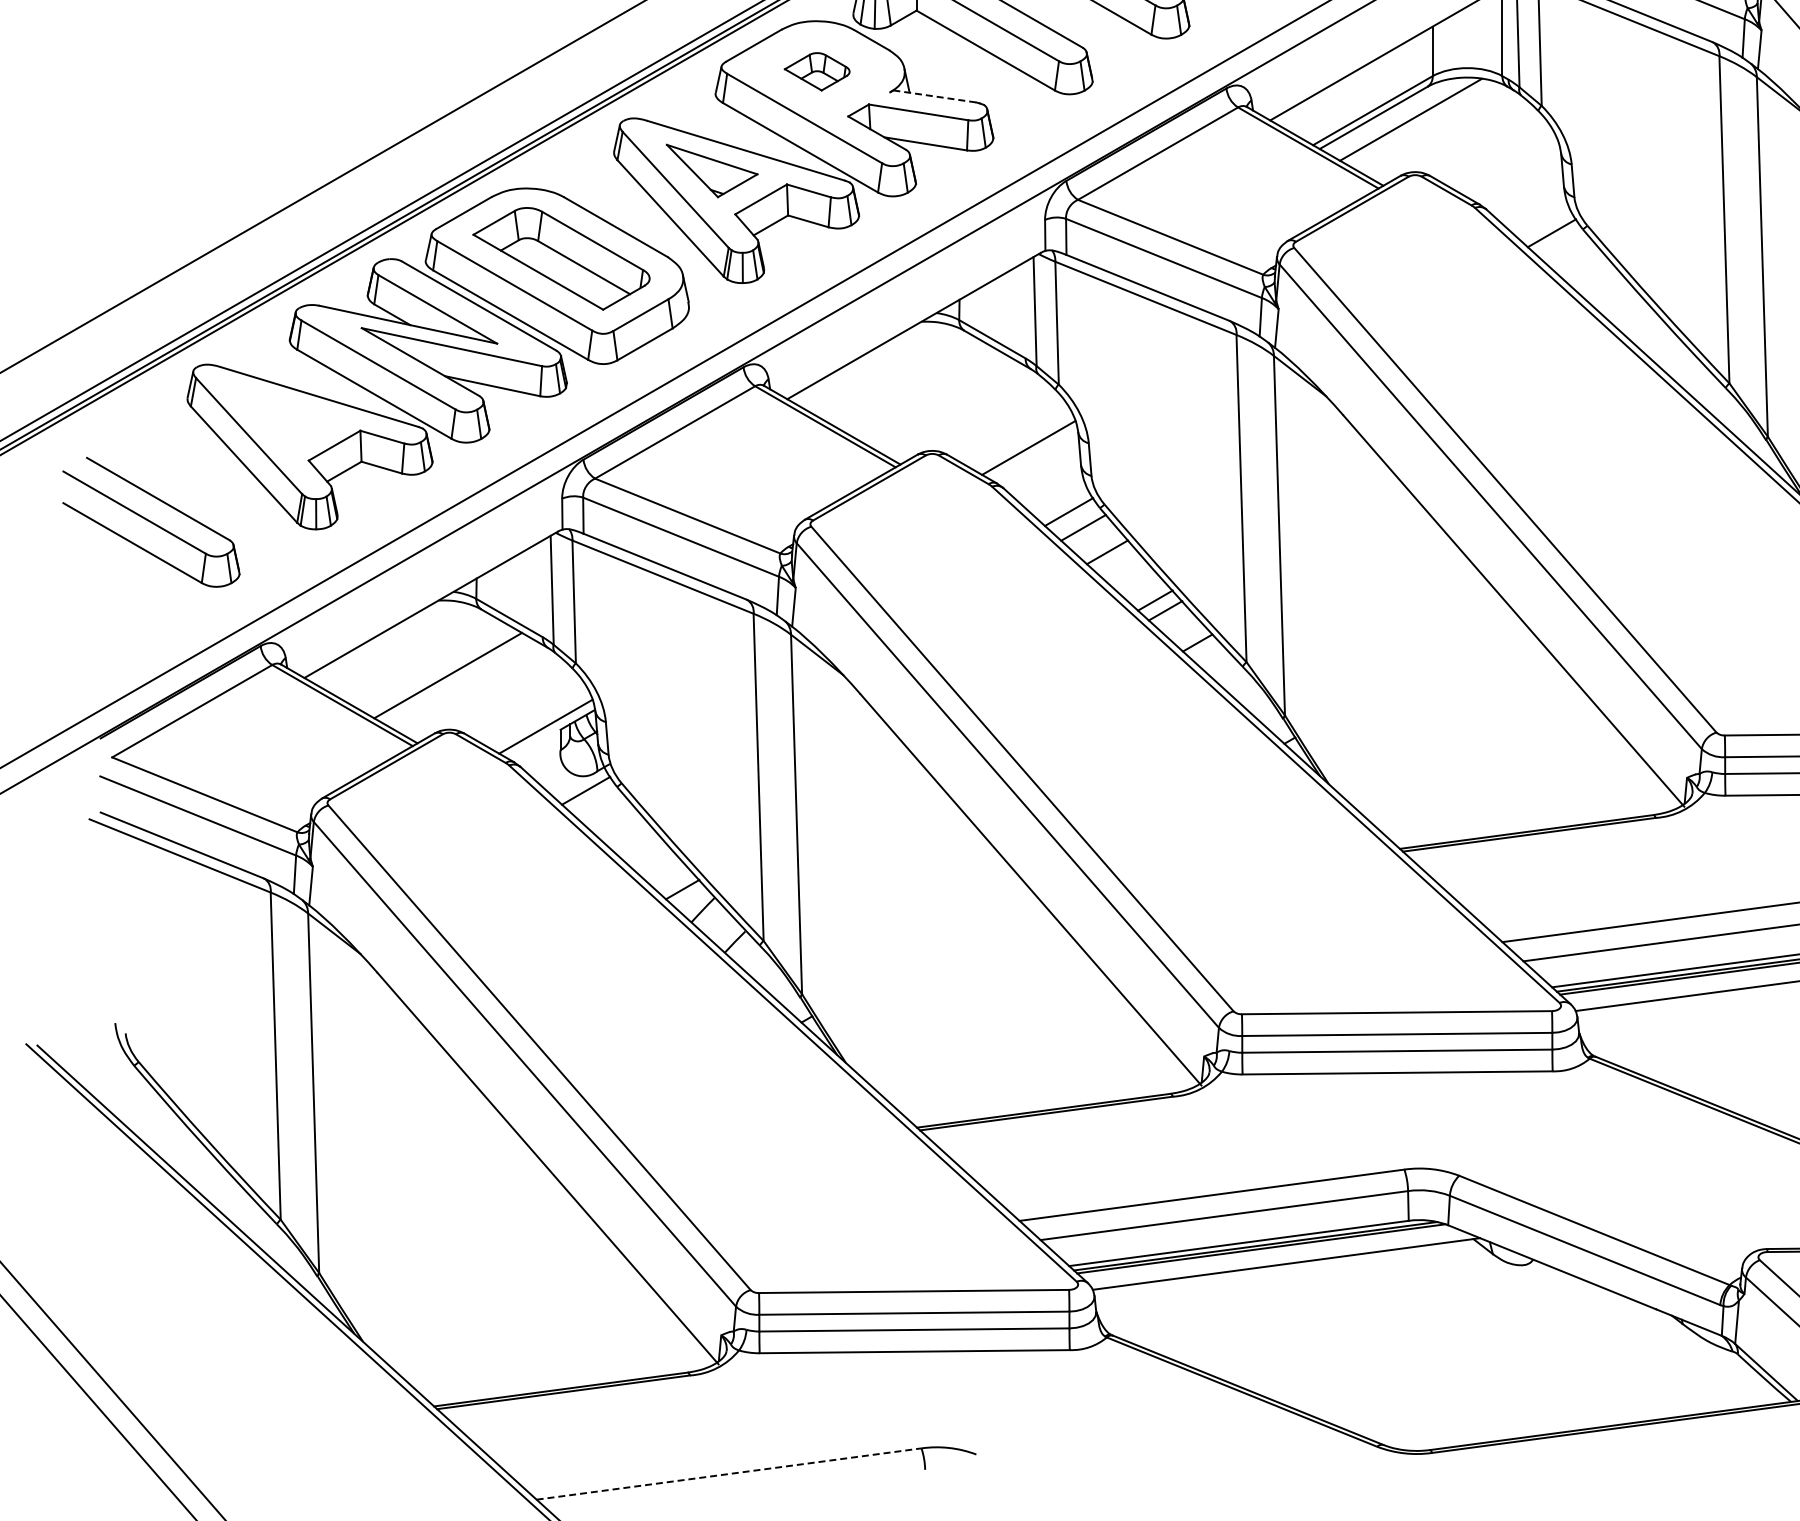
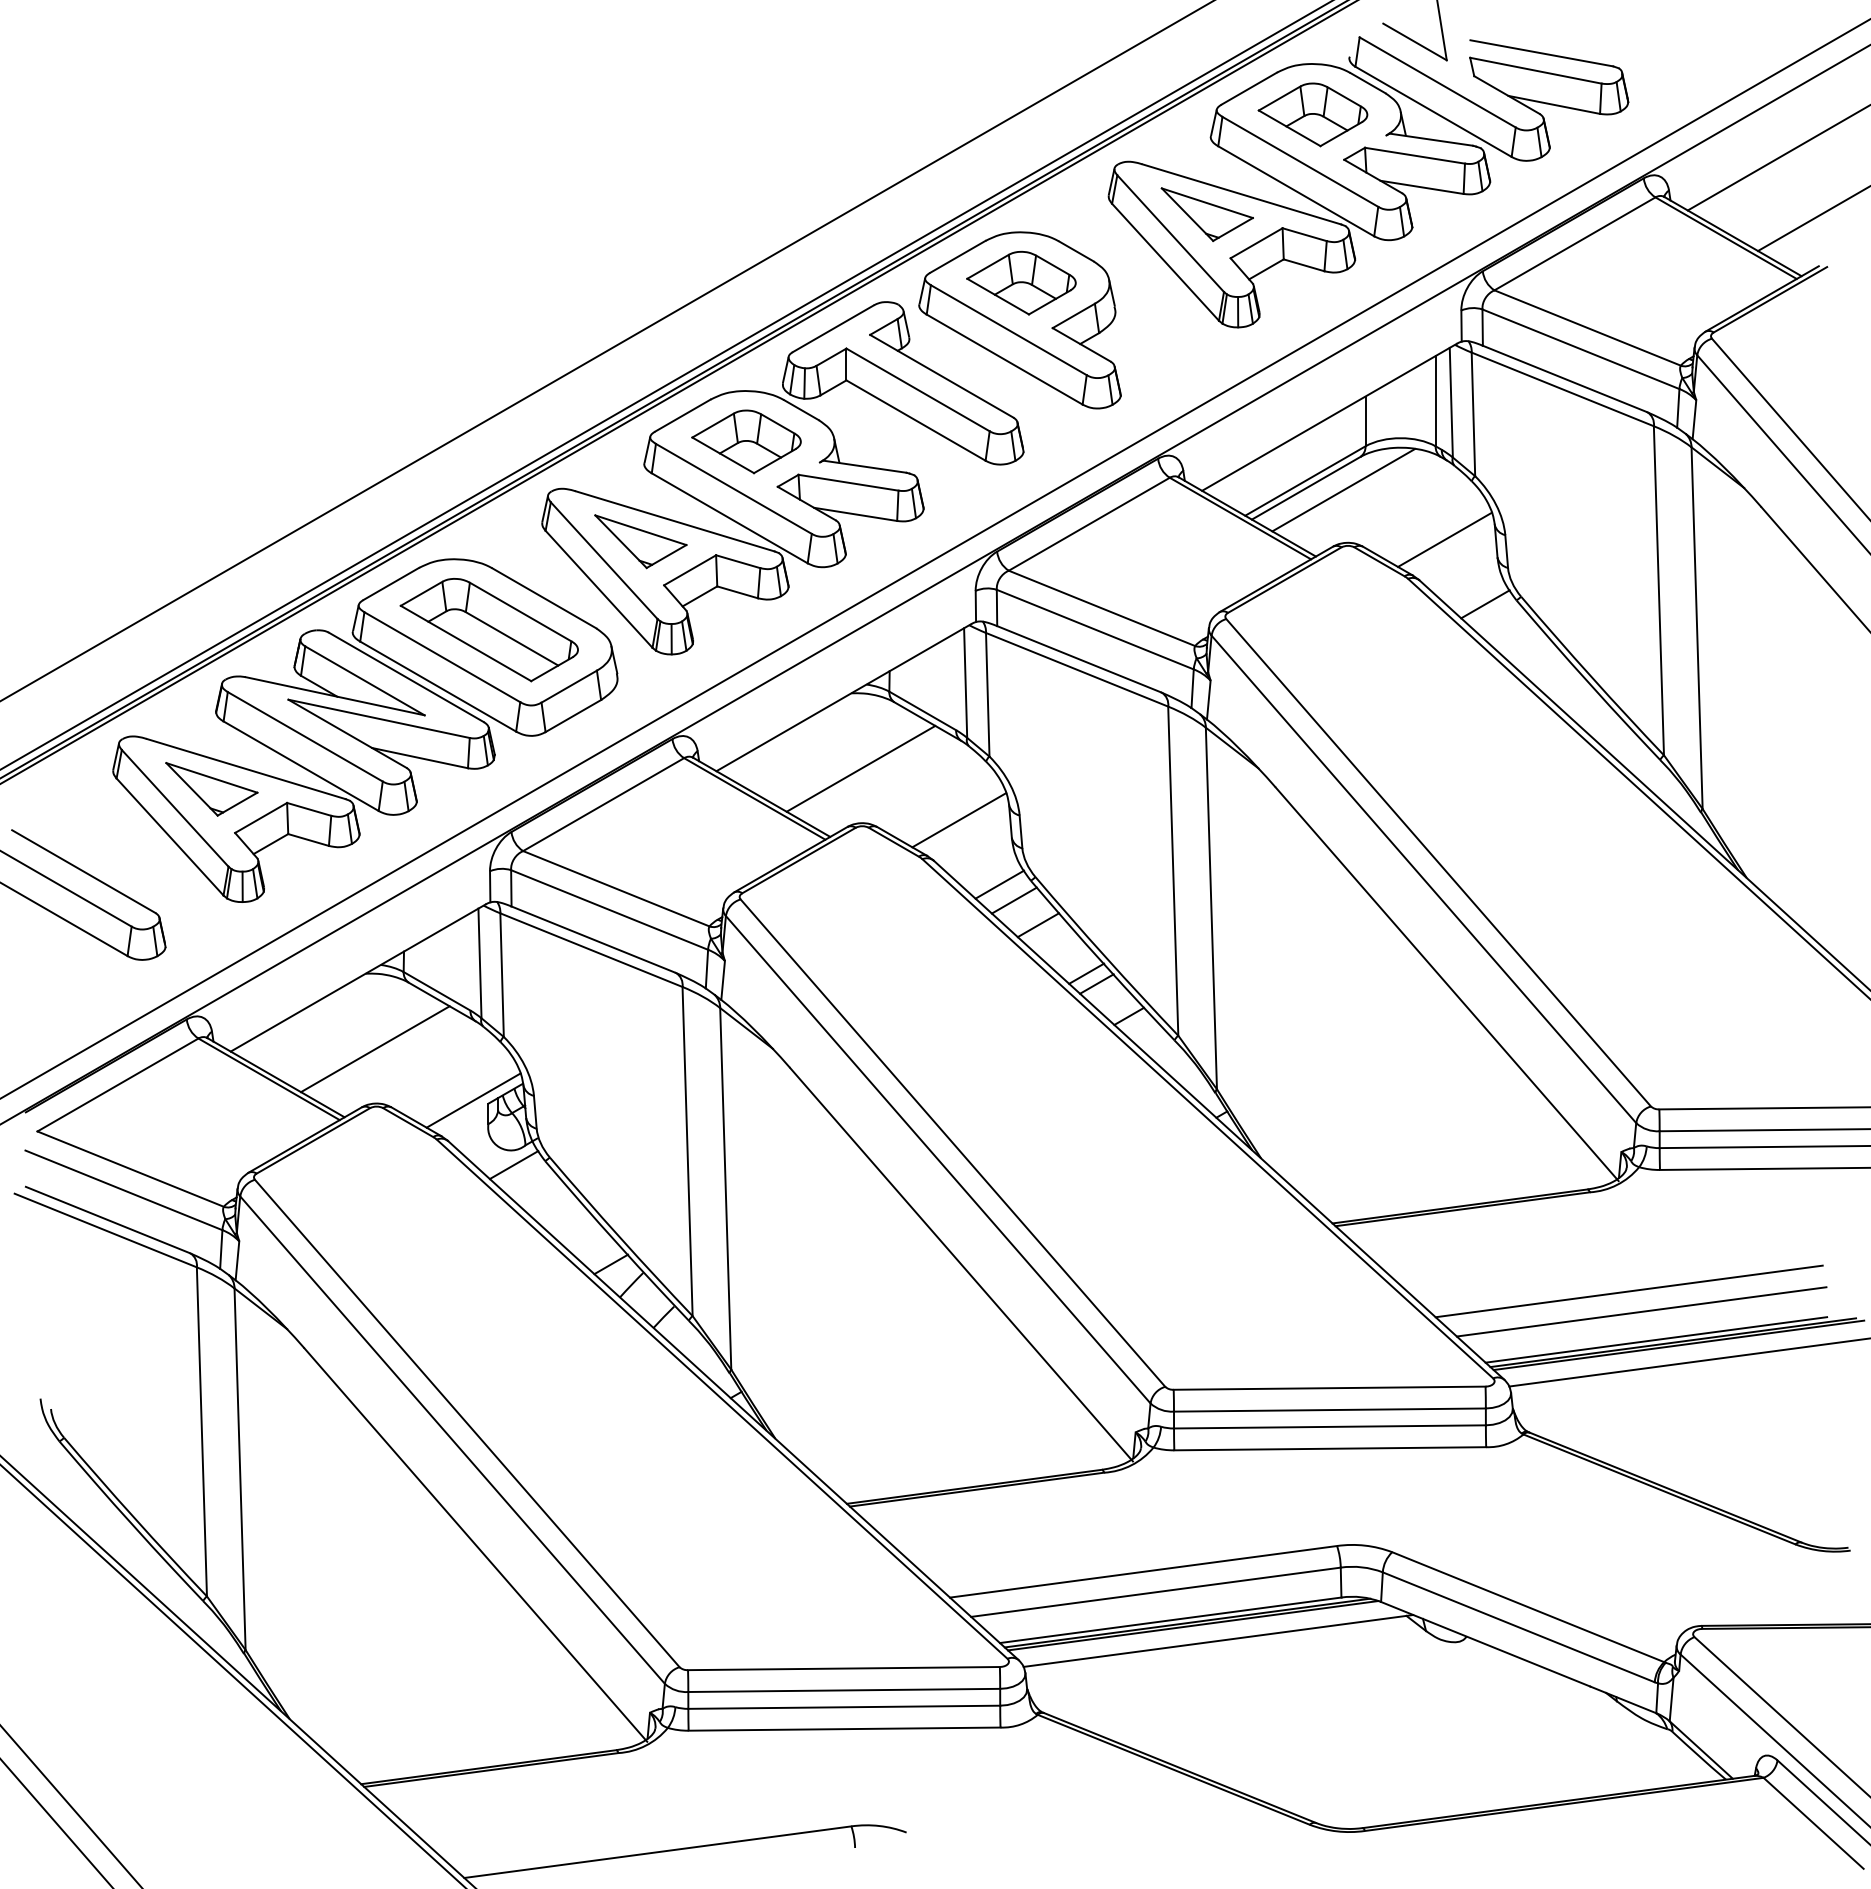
part: (817, 71) -> (746, 441), size x1.67
line: (935, 96) -> (865, 466), dashed -> solid
line: (1512, 168) -> (1445, 539), added
line: (930, 396) -> (860, 768), added
part: (285, 417) -> (211, 789), added
line: (729, 1474) -> (658, 1852), dashed -> solid

